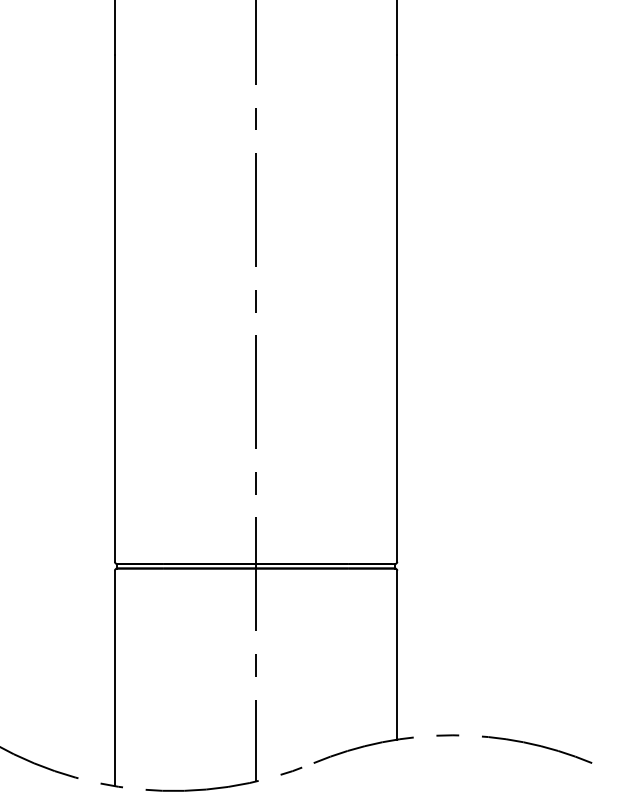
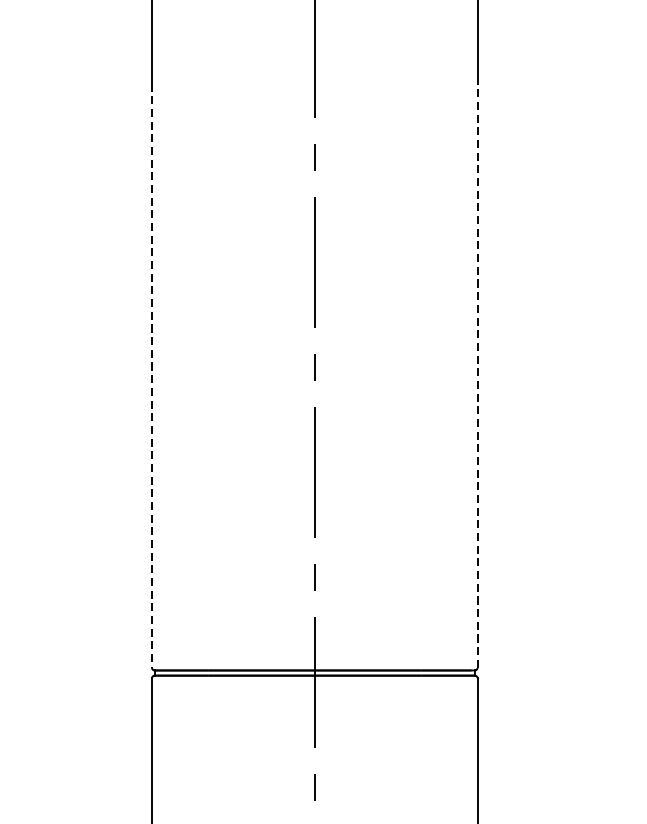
line: (397, 307) -> (477, 374), solid -> dashed
line: (114, 308) -> (151, 375), solid -> dashed

